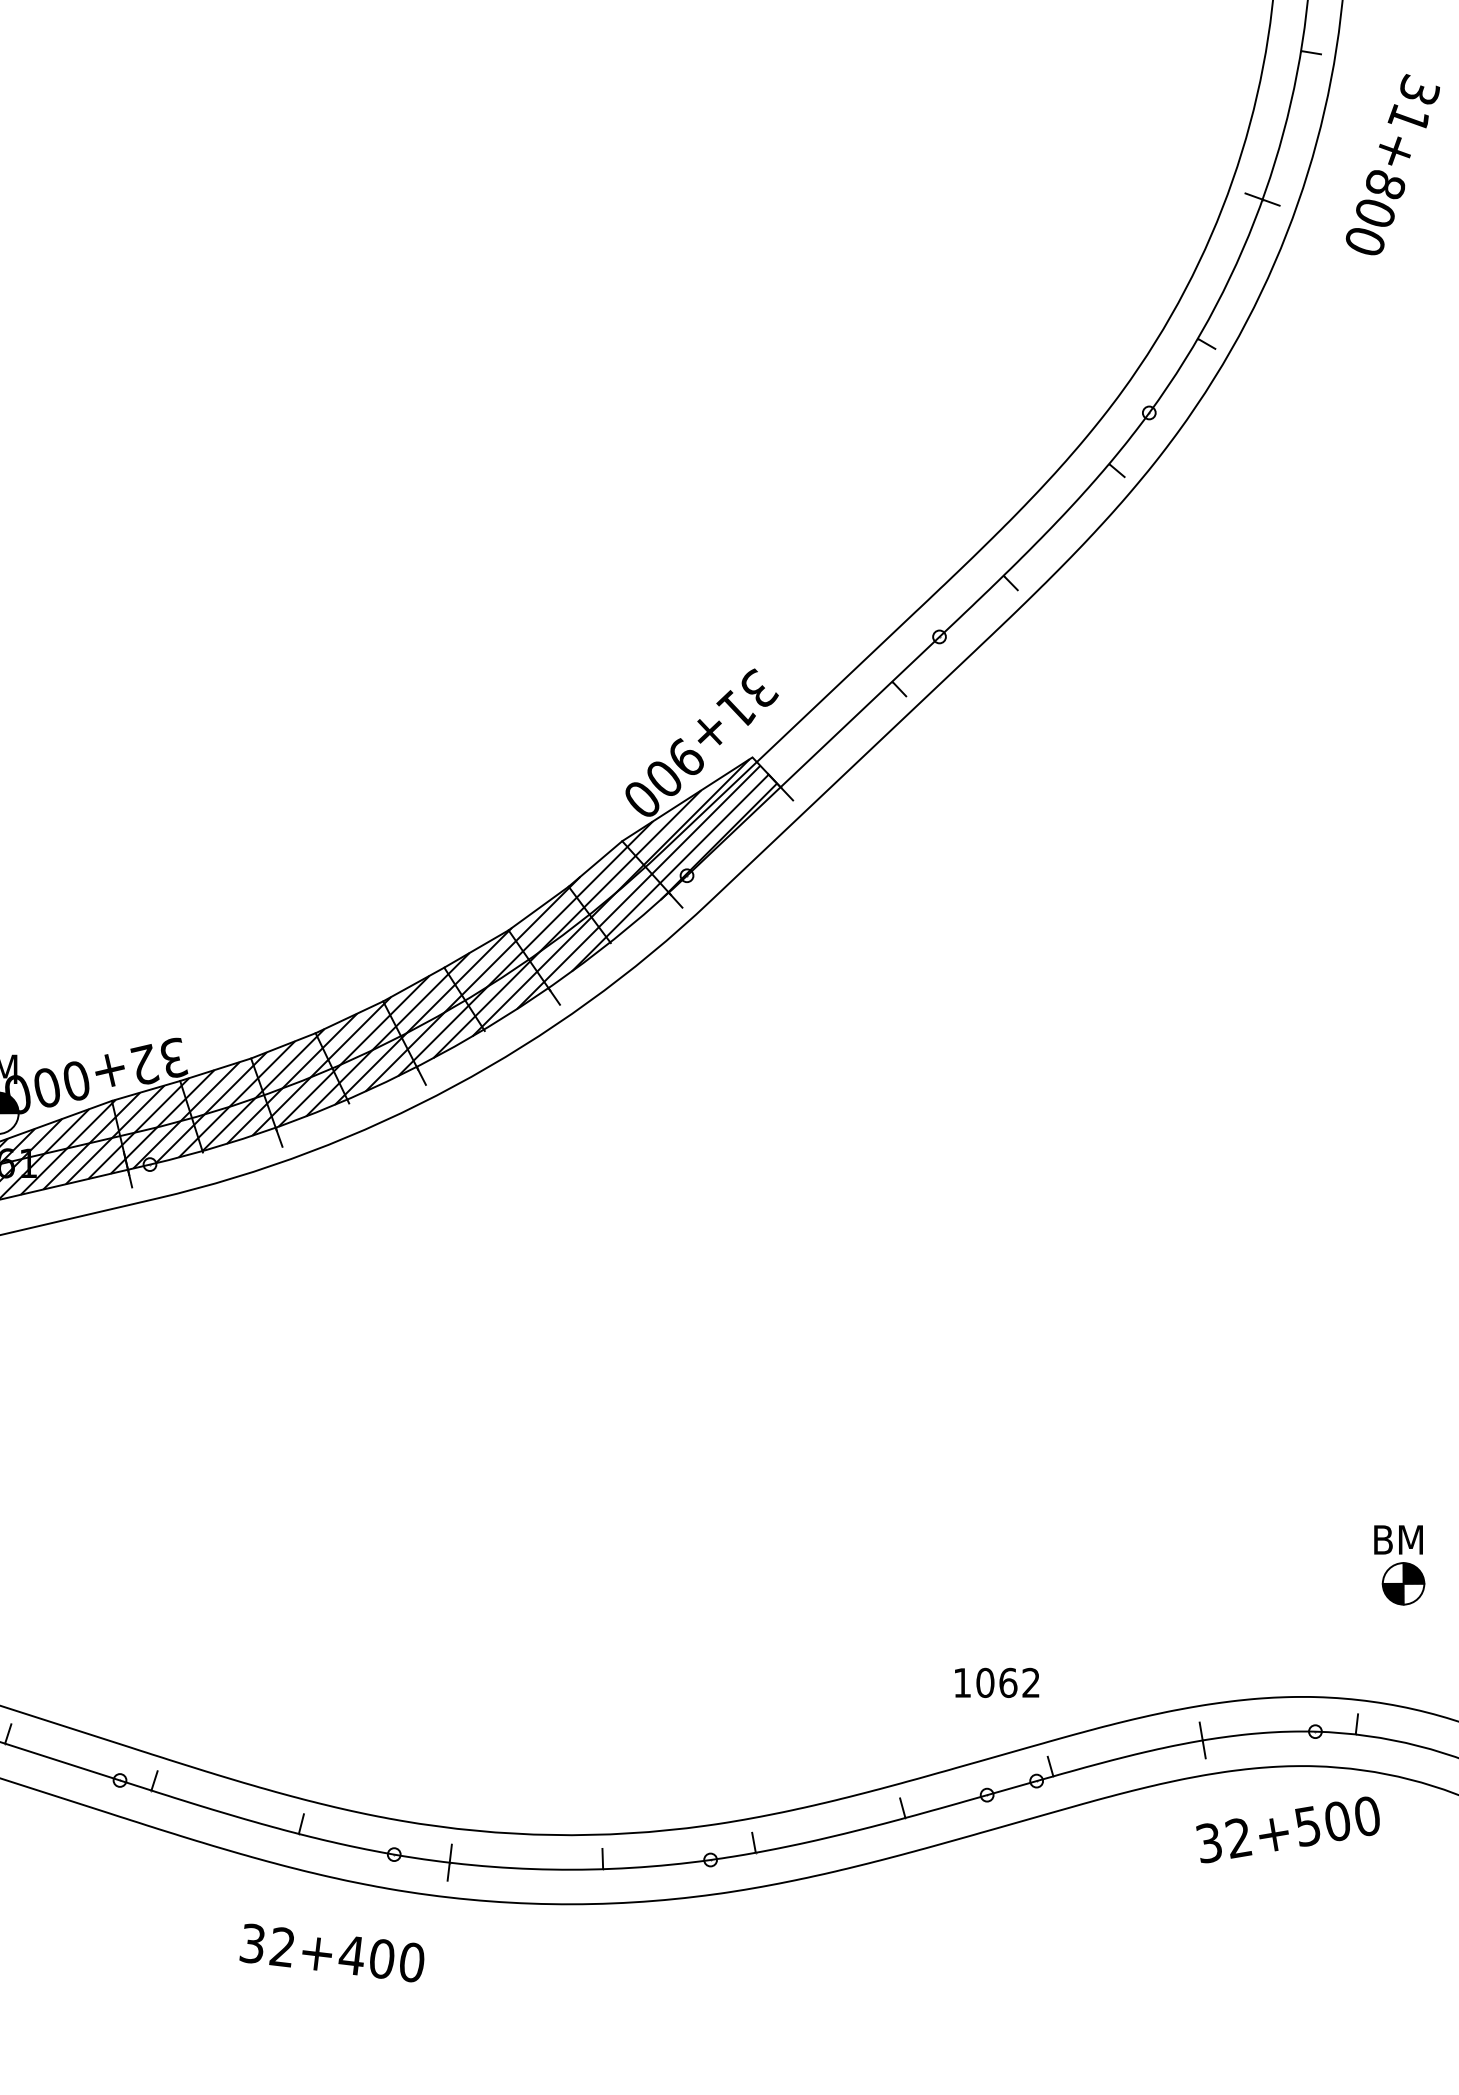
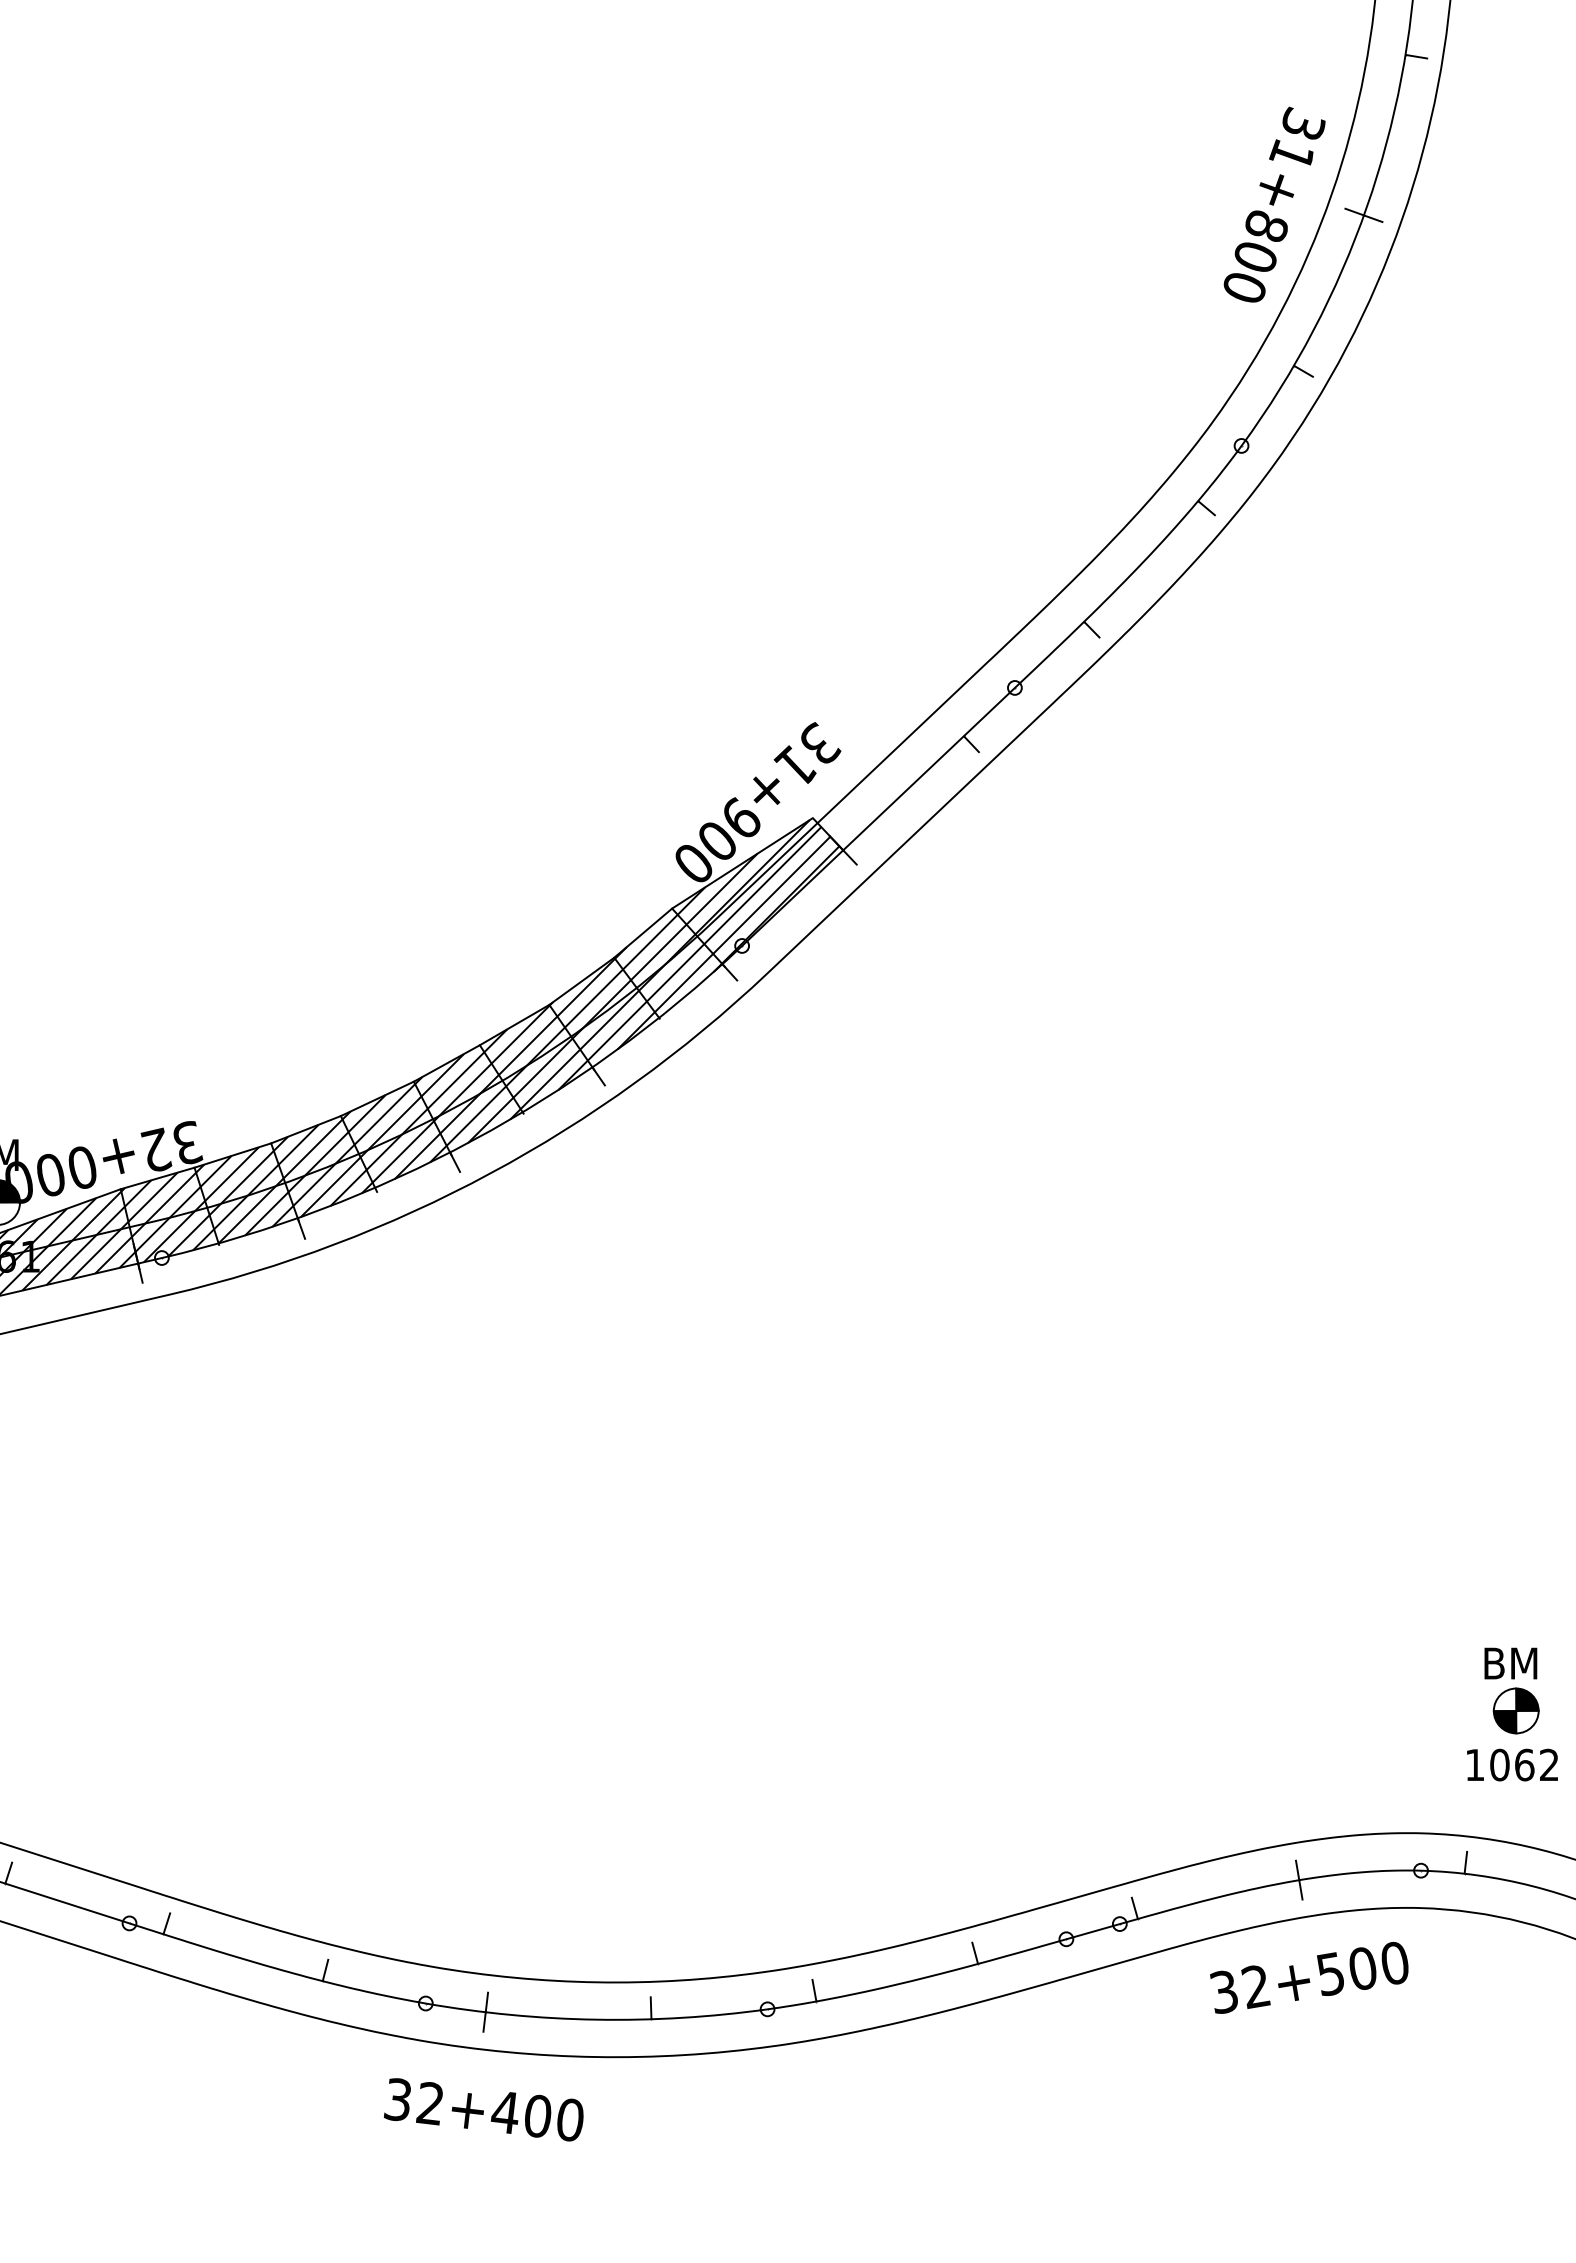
text: (1392, 164) -> (1274, 204), moved
text: (997, 1682) -> (1512, 1764), moved
text: (1287, 1829) -> (1308, 1977), moved
text: (331, 1952) -> (483, 2109), moved

